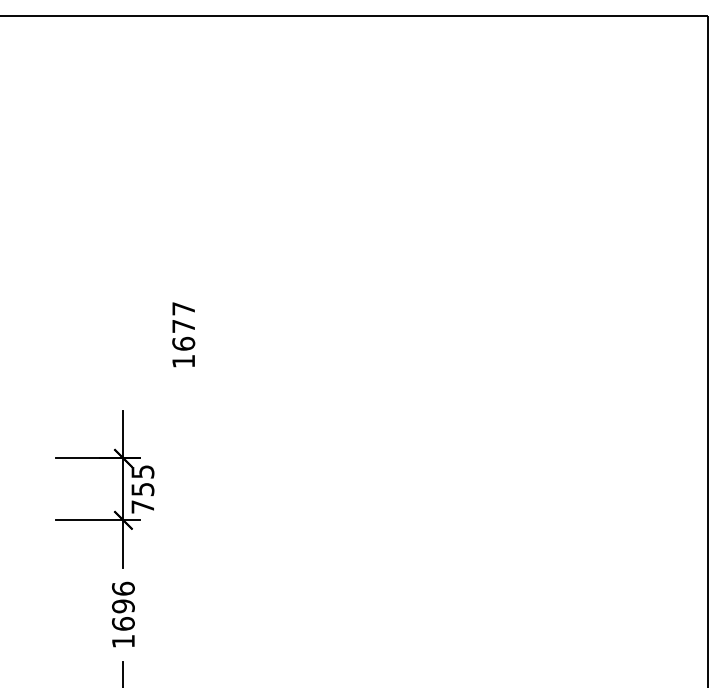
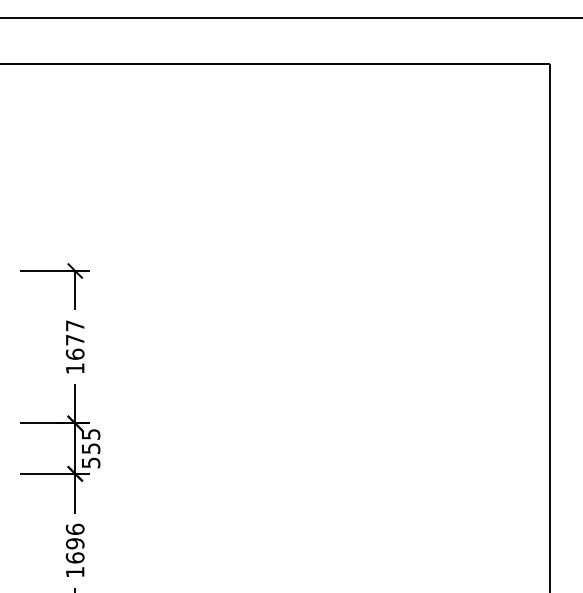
part: (97, 271) -> (54, 271), added
text: (182, 334) -> (74, 346), moved
text: (143, 506) -> (91, 462), 755 -> 555

